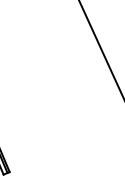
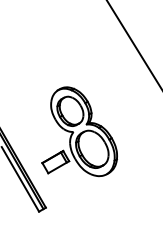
part: (45, 112) -> (79, 131), added

